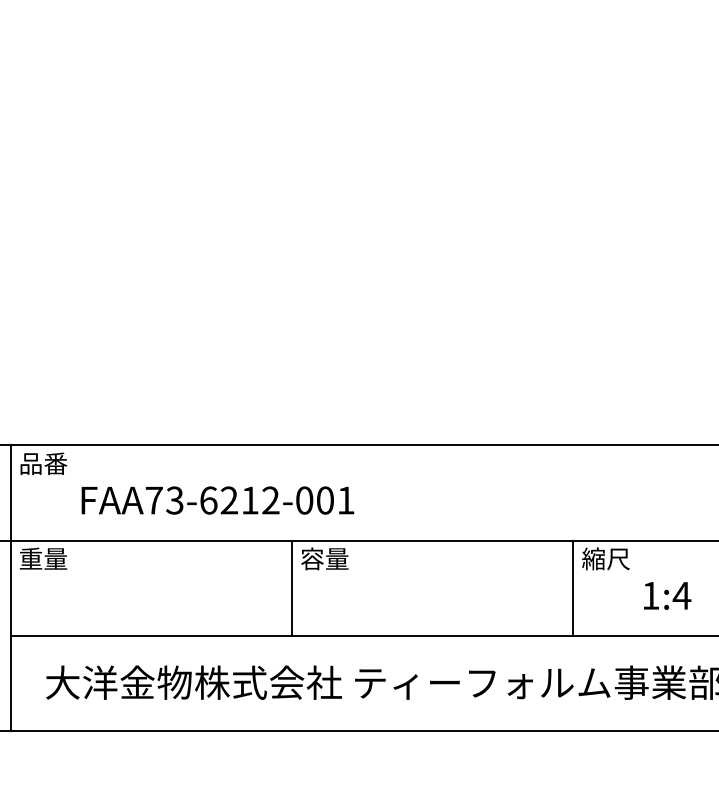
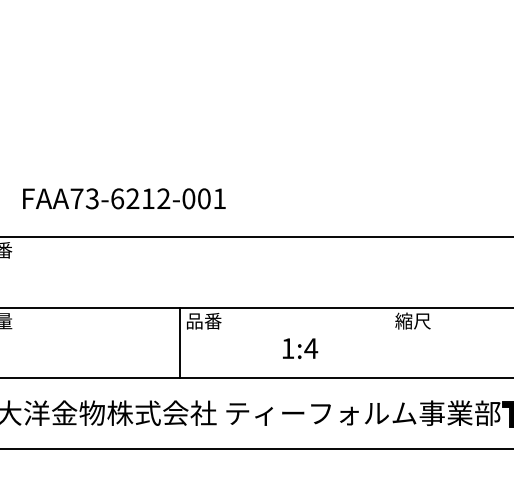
text: (217, 500) -> (124, 198), moved
text: (324, 558) -> (203, 320), 容量 -> 品番
line: (573, 587) -> (388, 342), removed
text: (667, 595) -> (300, 348), moved

